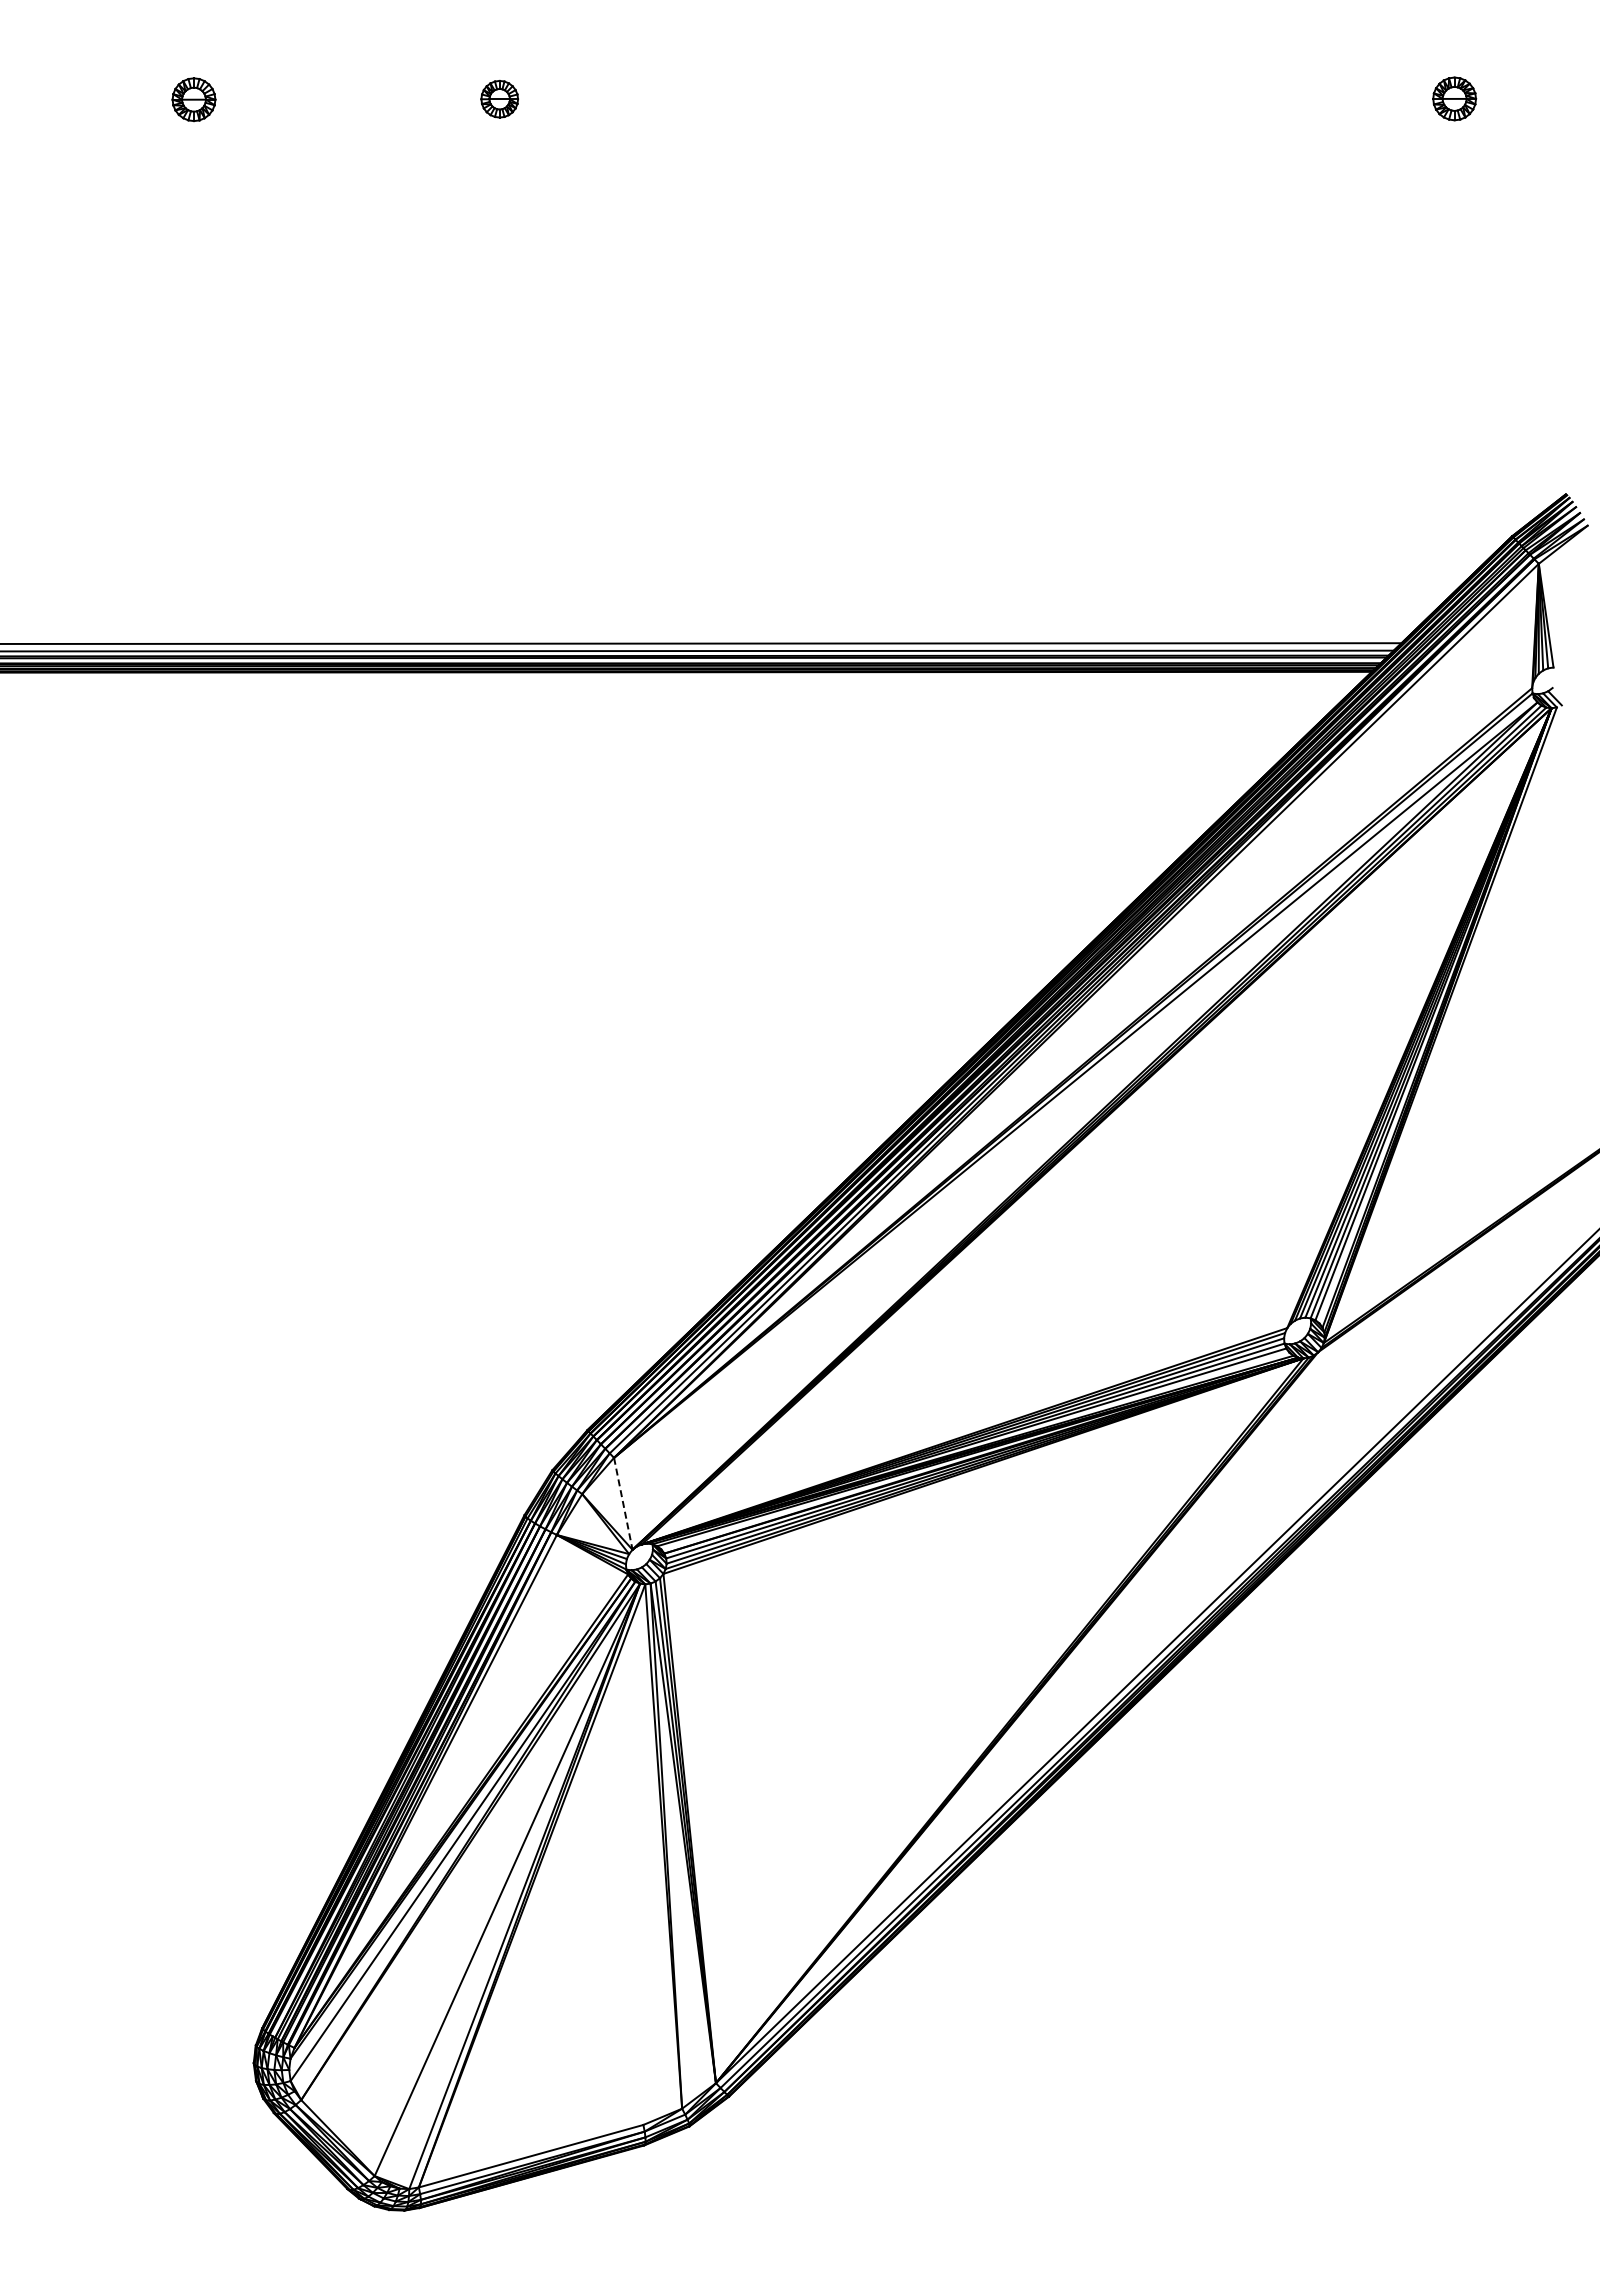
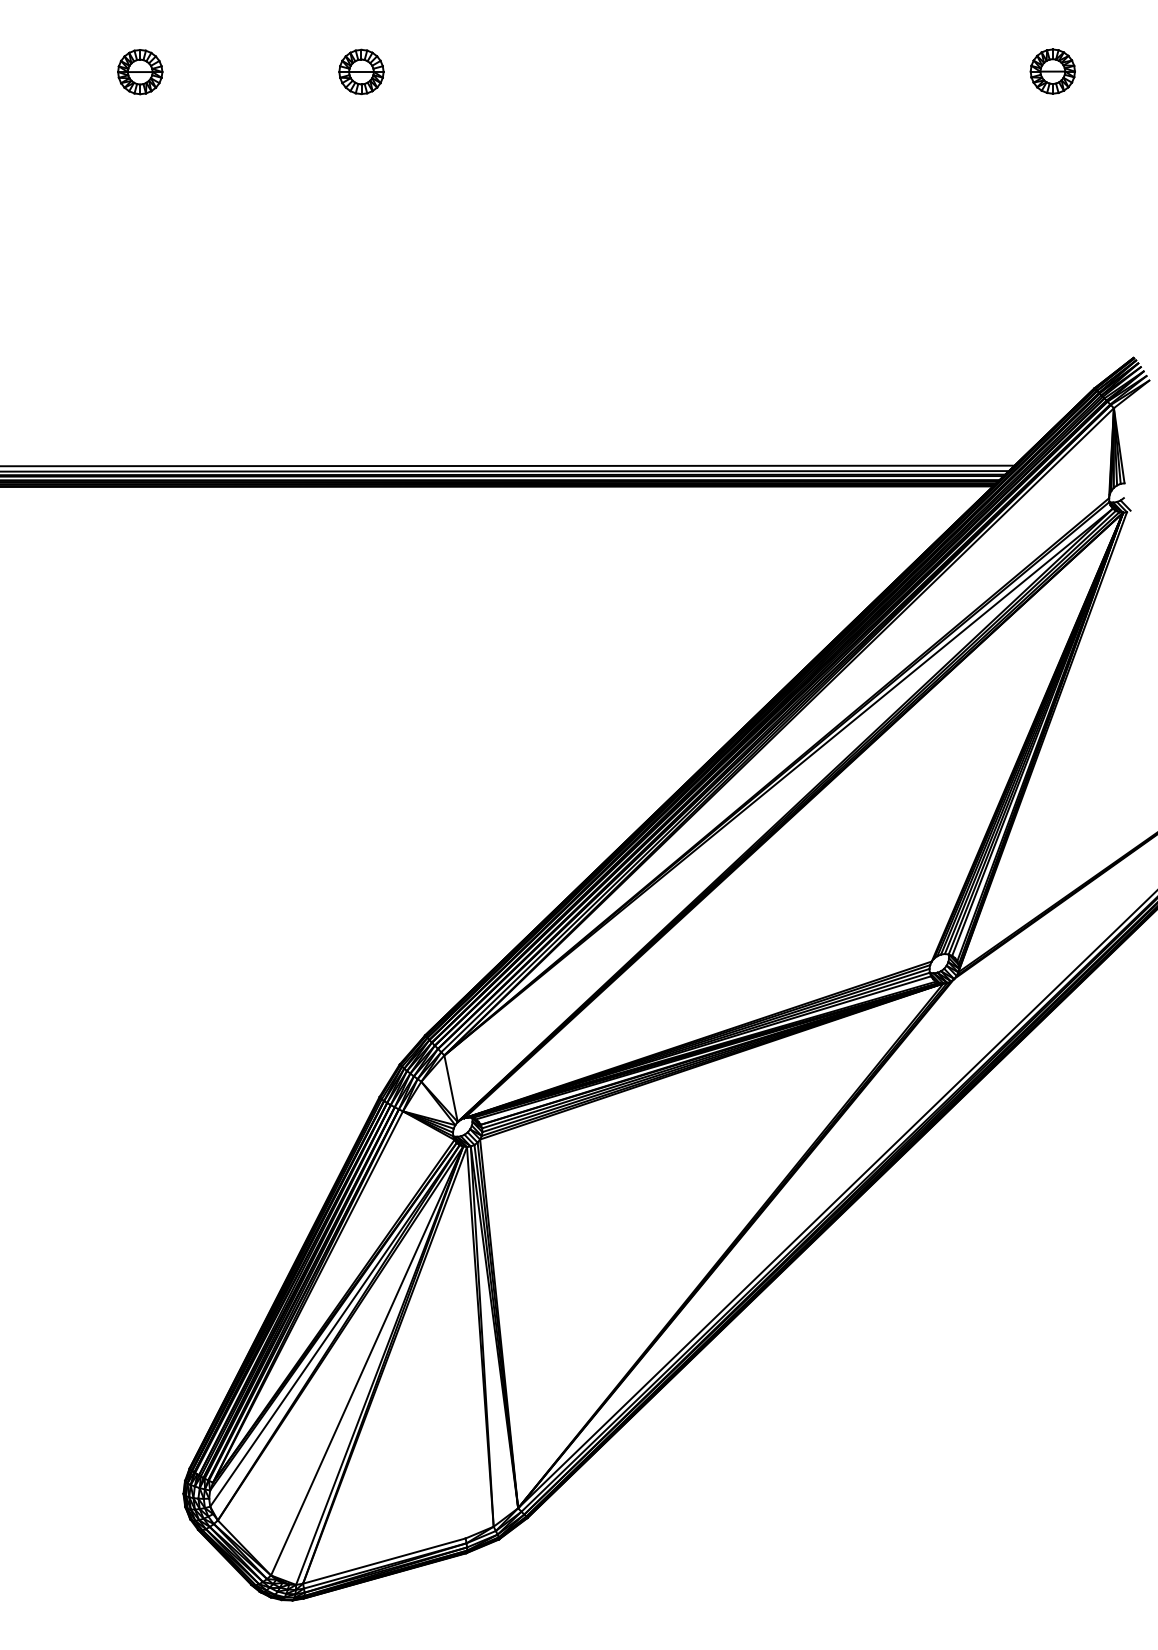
part: (499, 98) -> (361, 71), size x1.67
part: (1454, 98) -> (1052, 71), size x1.43
part: (193, 99) -> (139, 72), size x1.43
line: (623, 1503) -> (451, 1088), dashed -> solid

